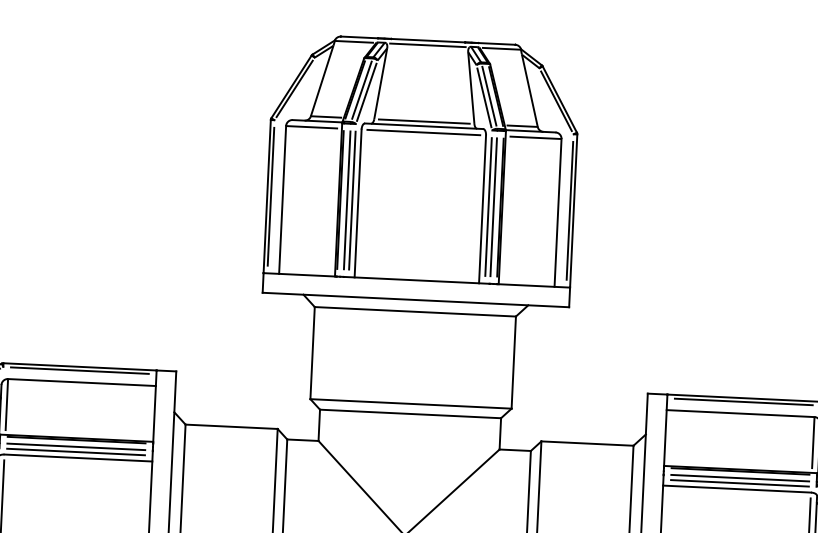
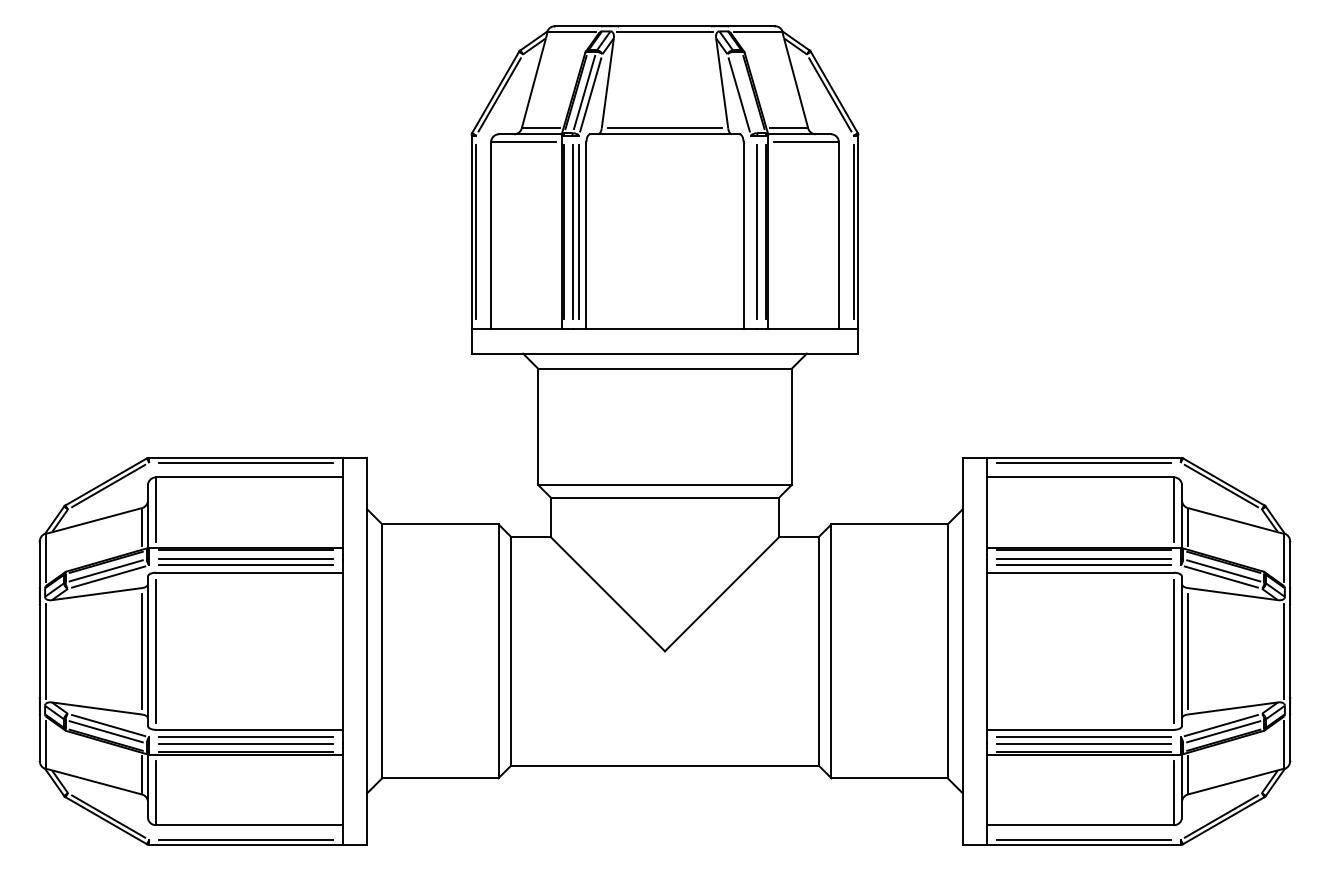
line: (488, 96) -> (744, 92), removed
line: (423, 132) -> (664, 142), removed
line: (488, 207) -> (750, 232), removed

